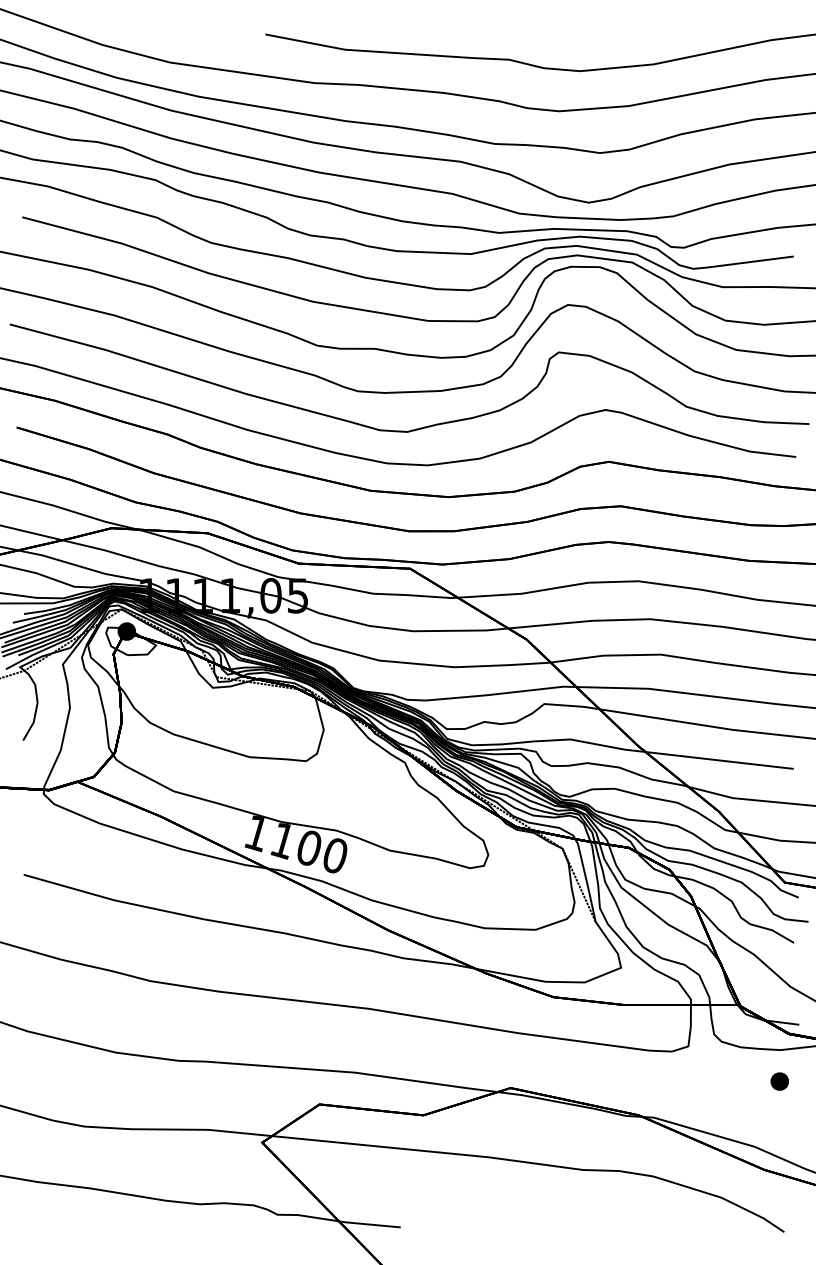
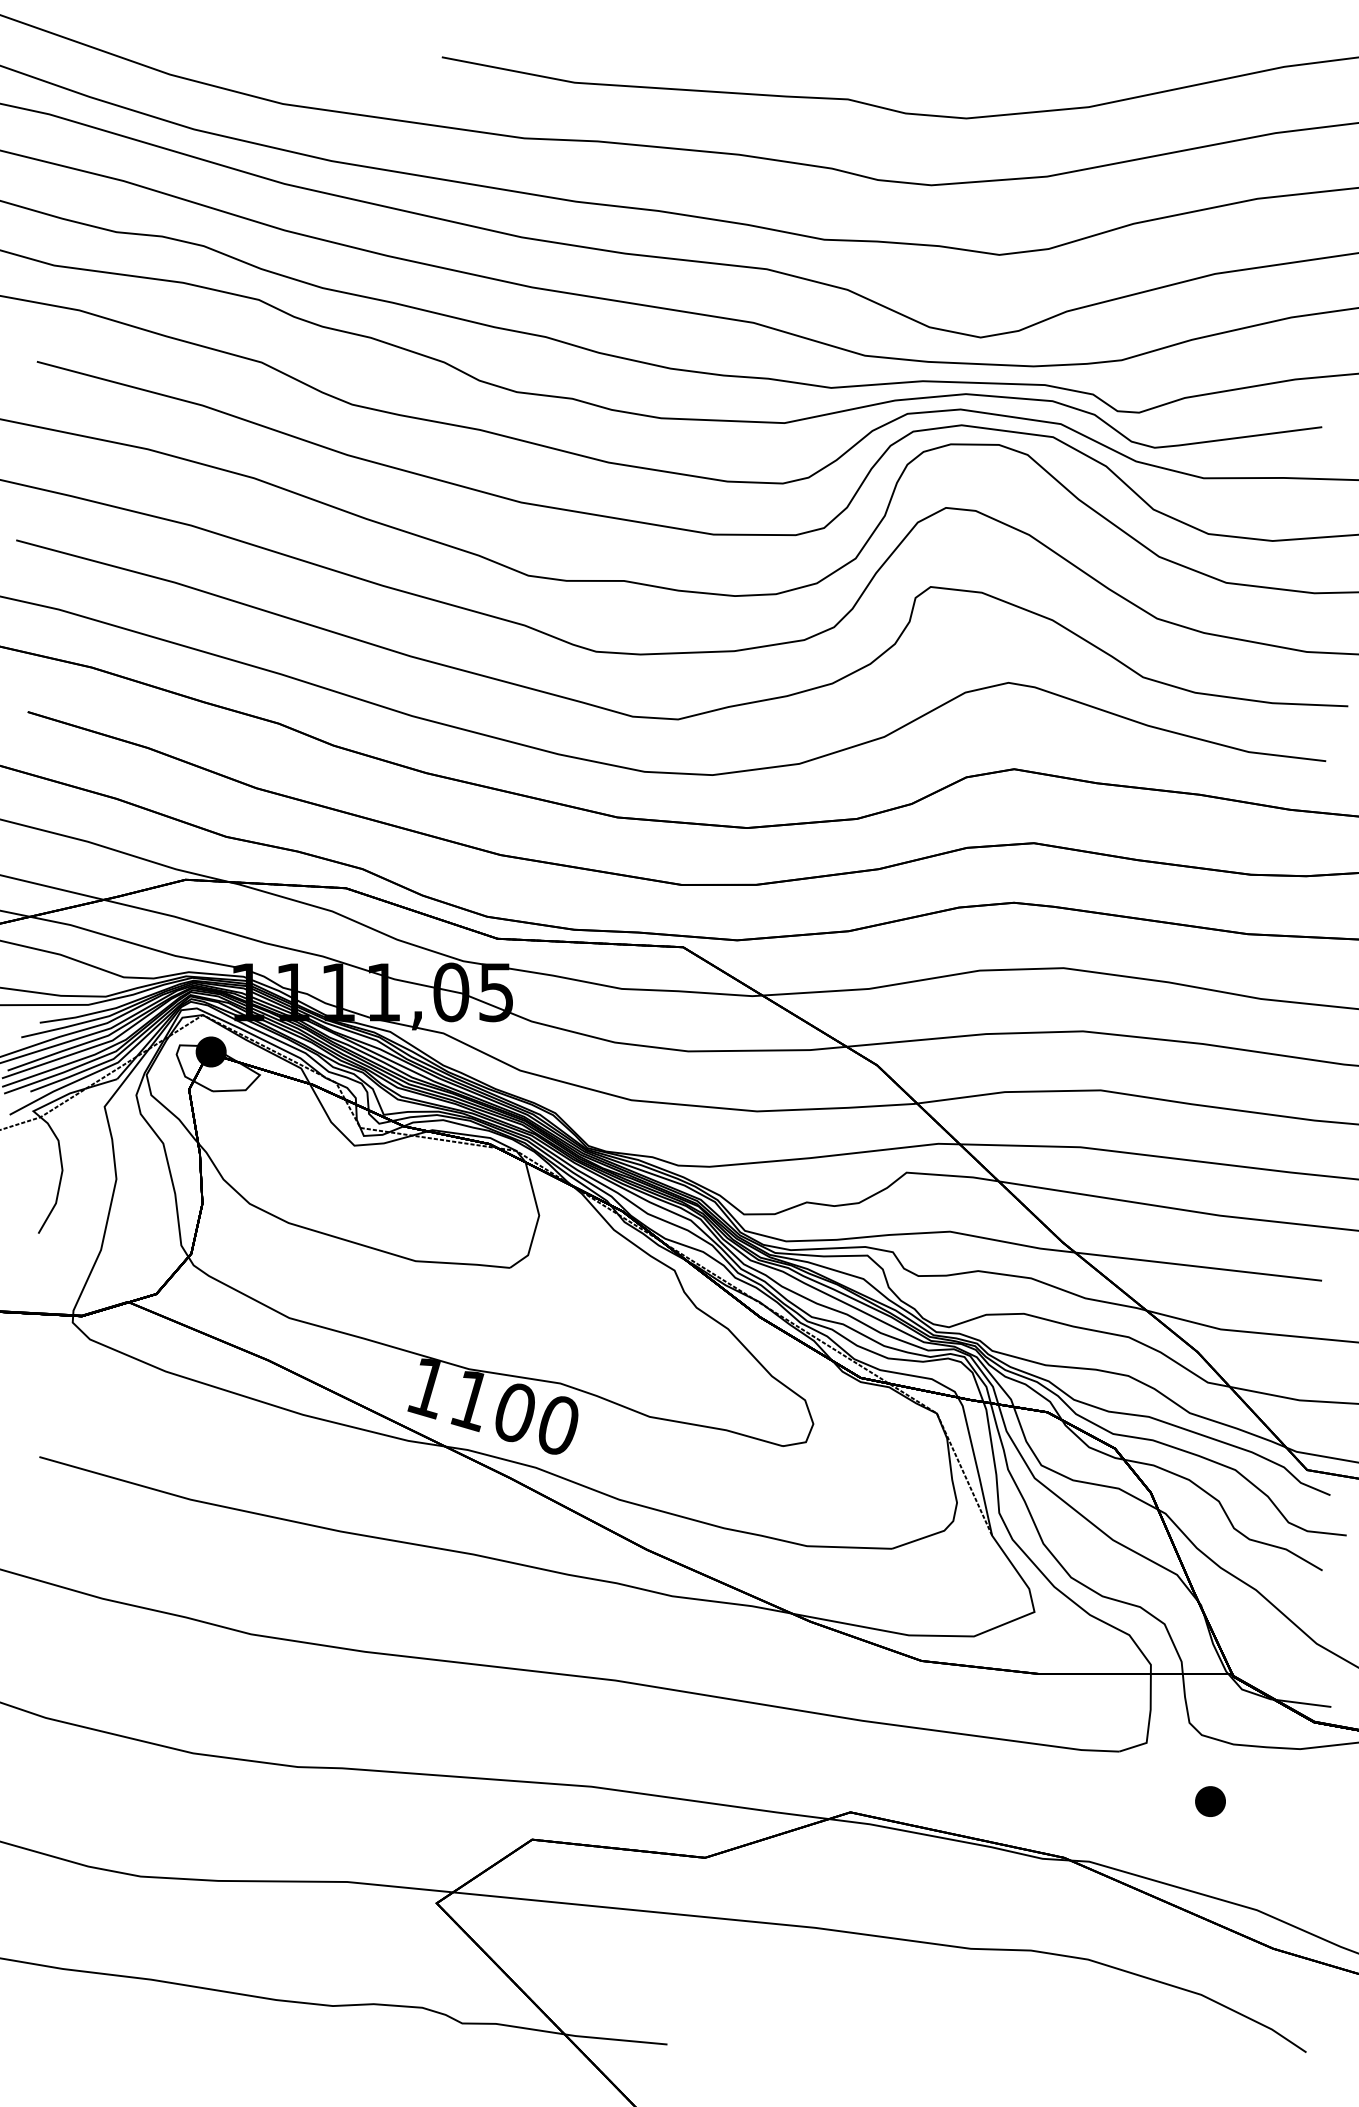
part: (779, 1081) -> (1210, 1801), moved

